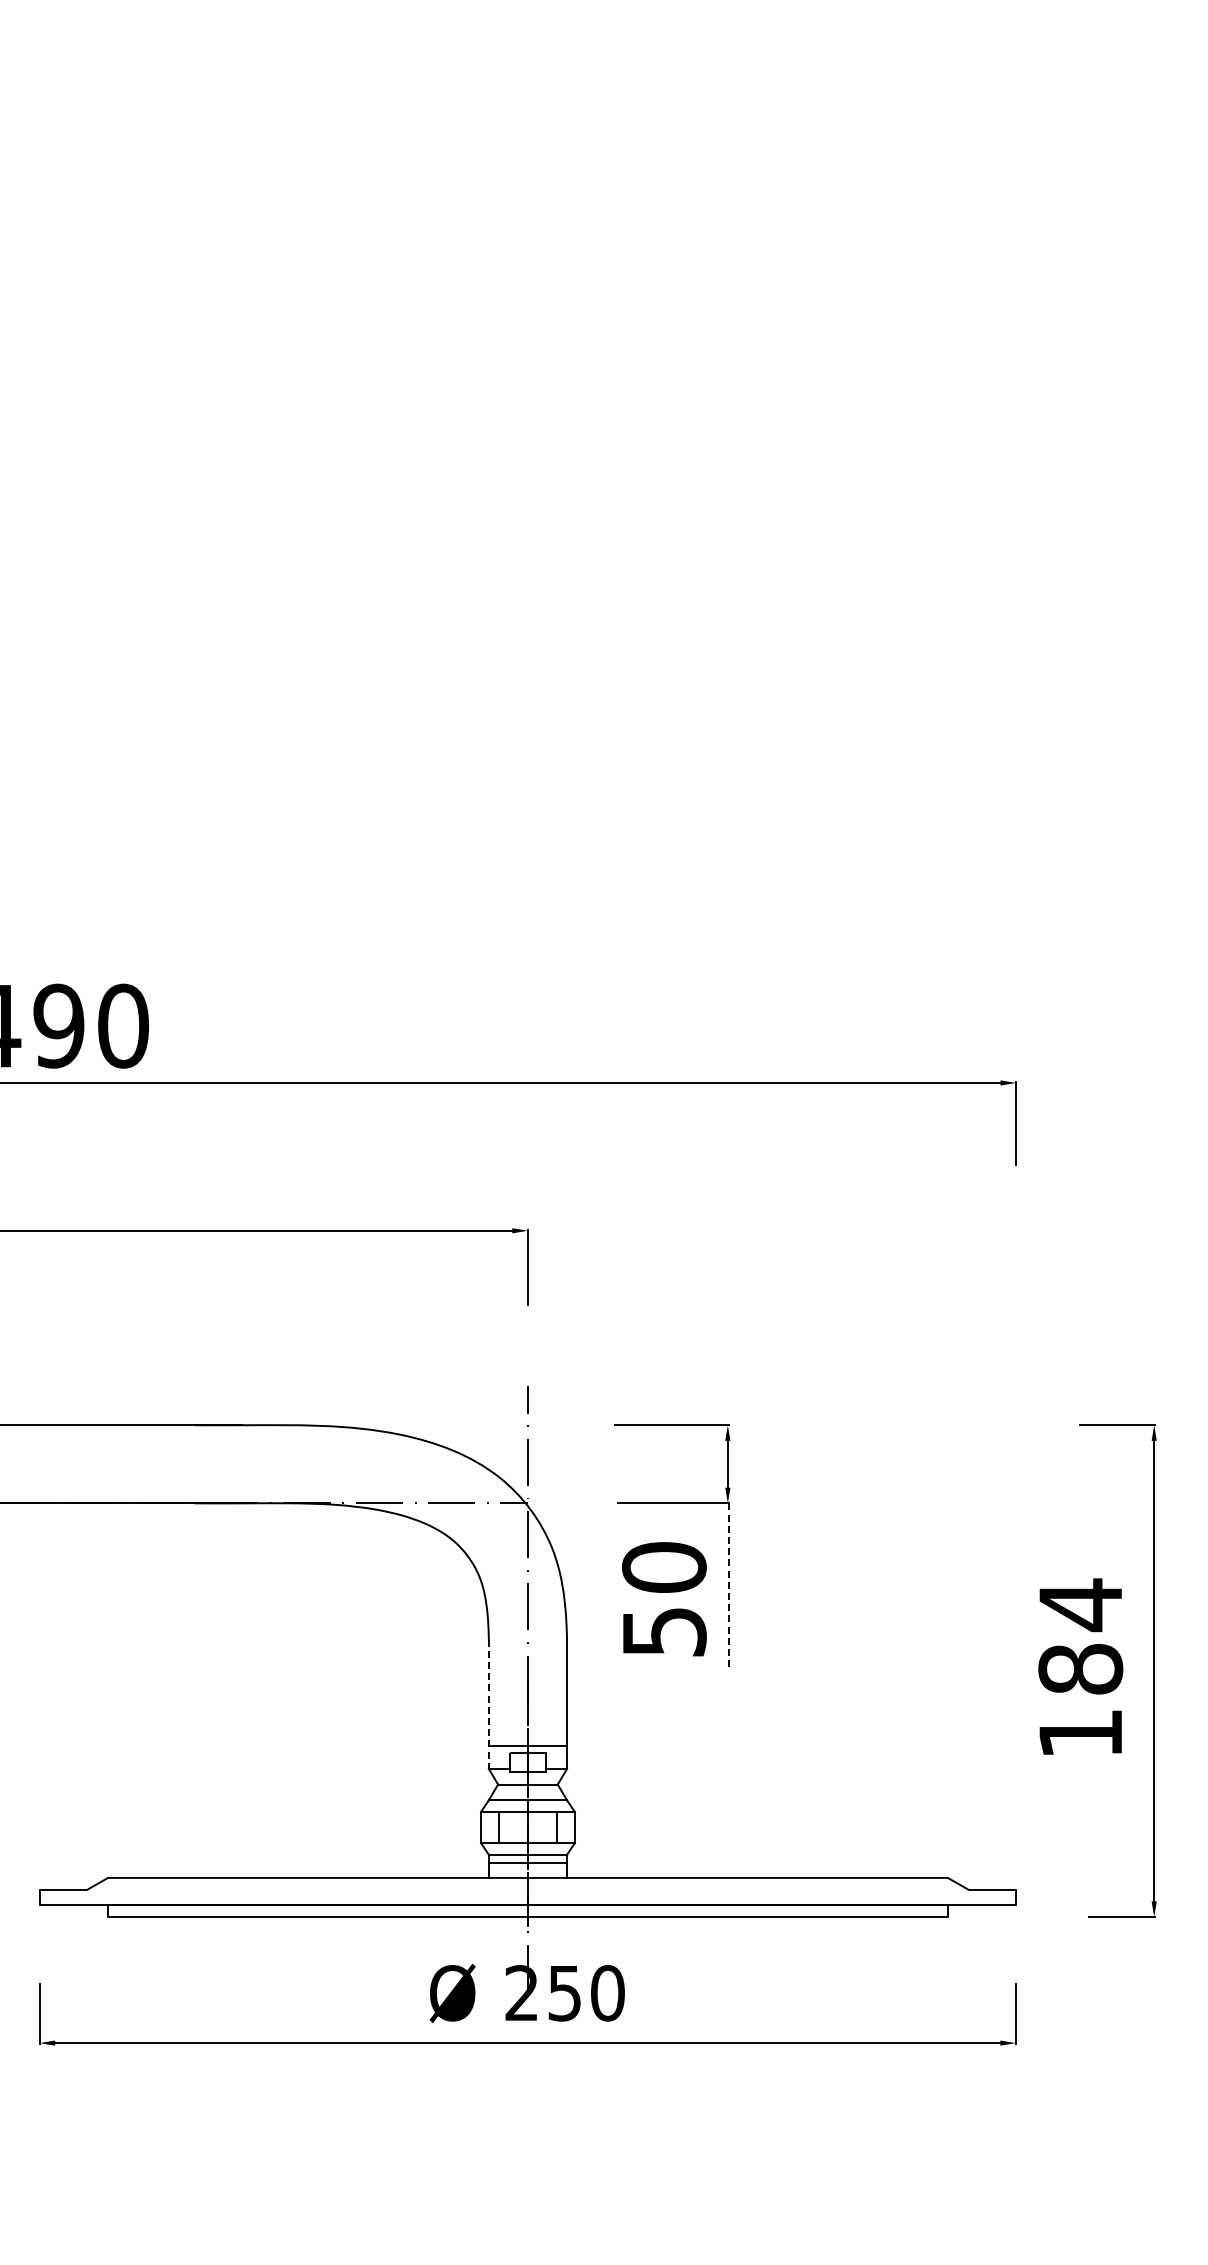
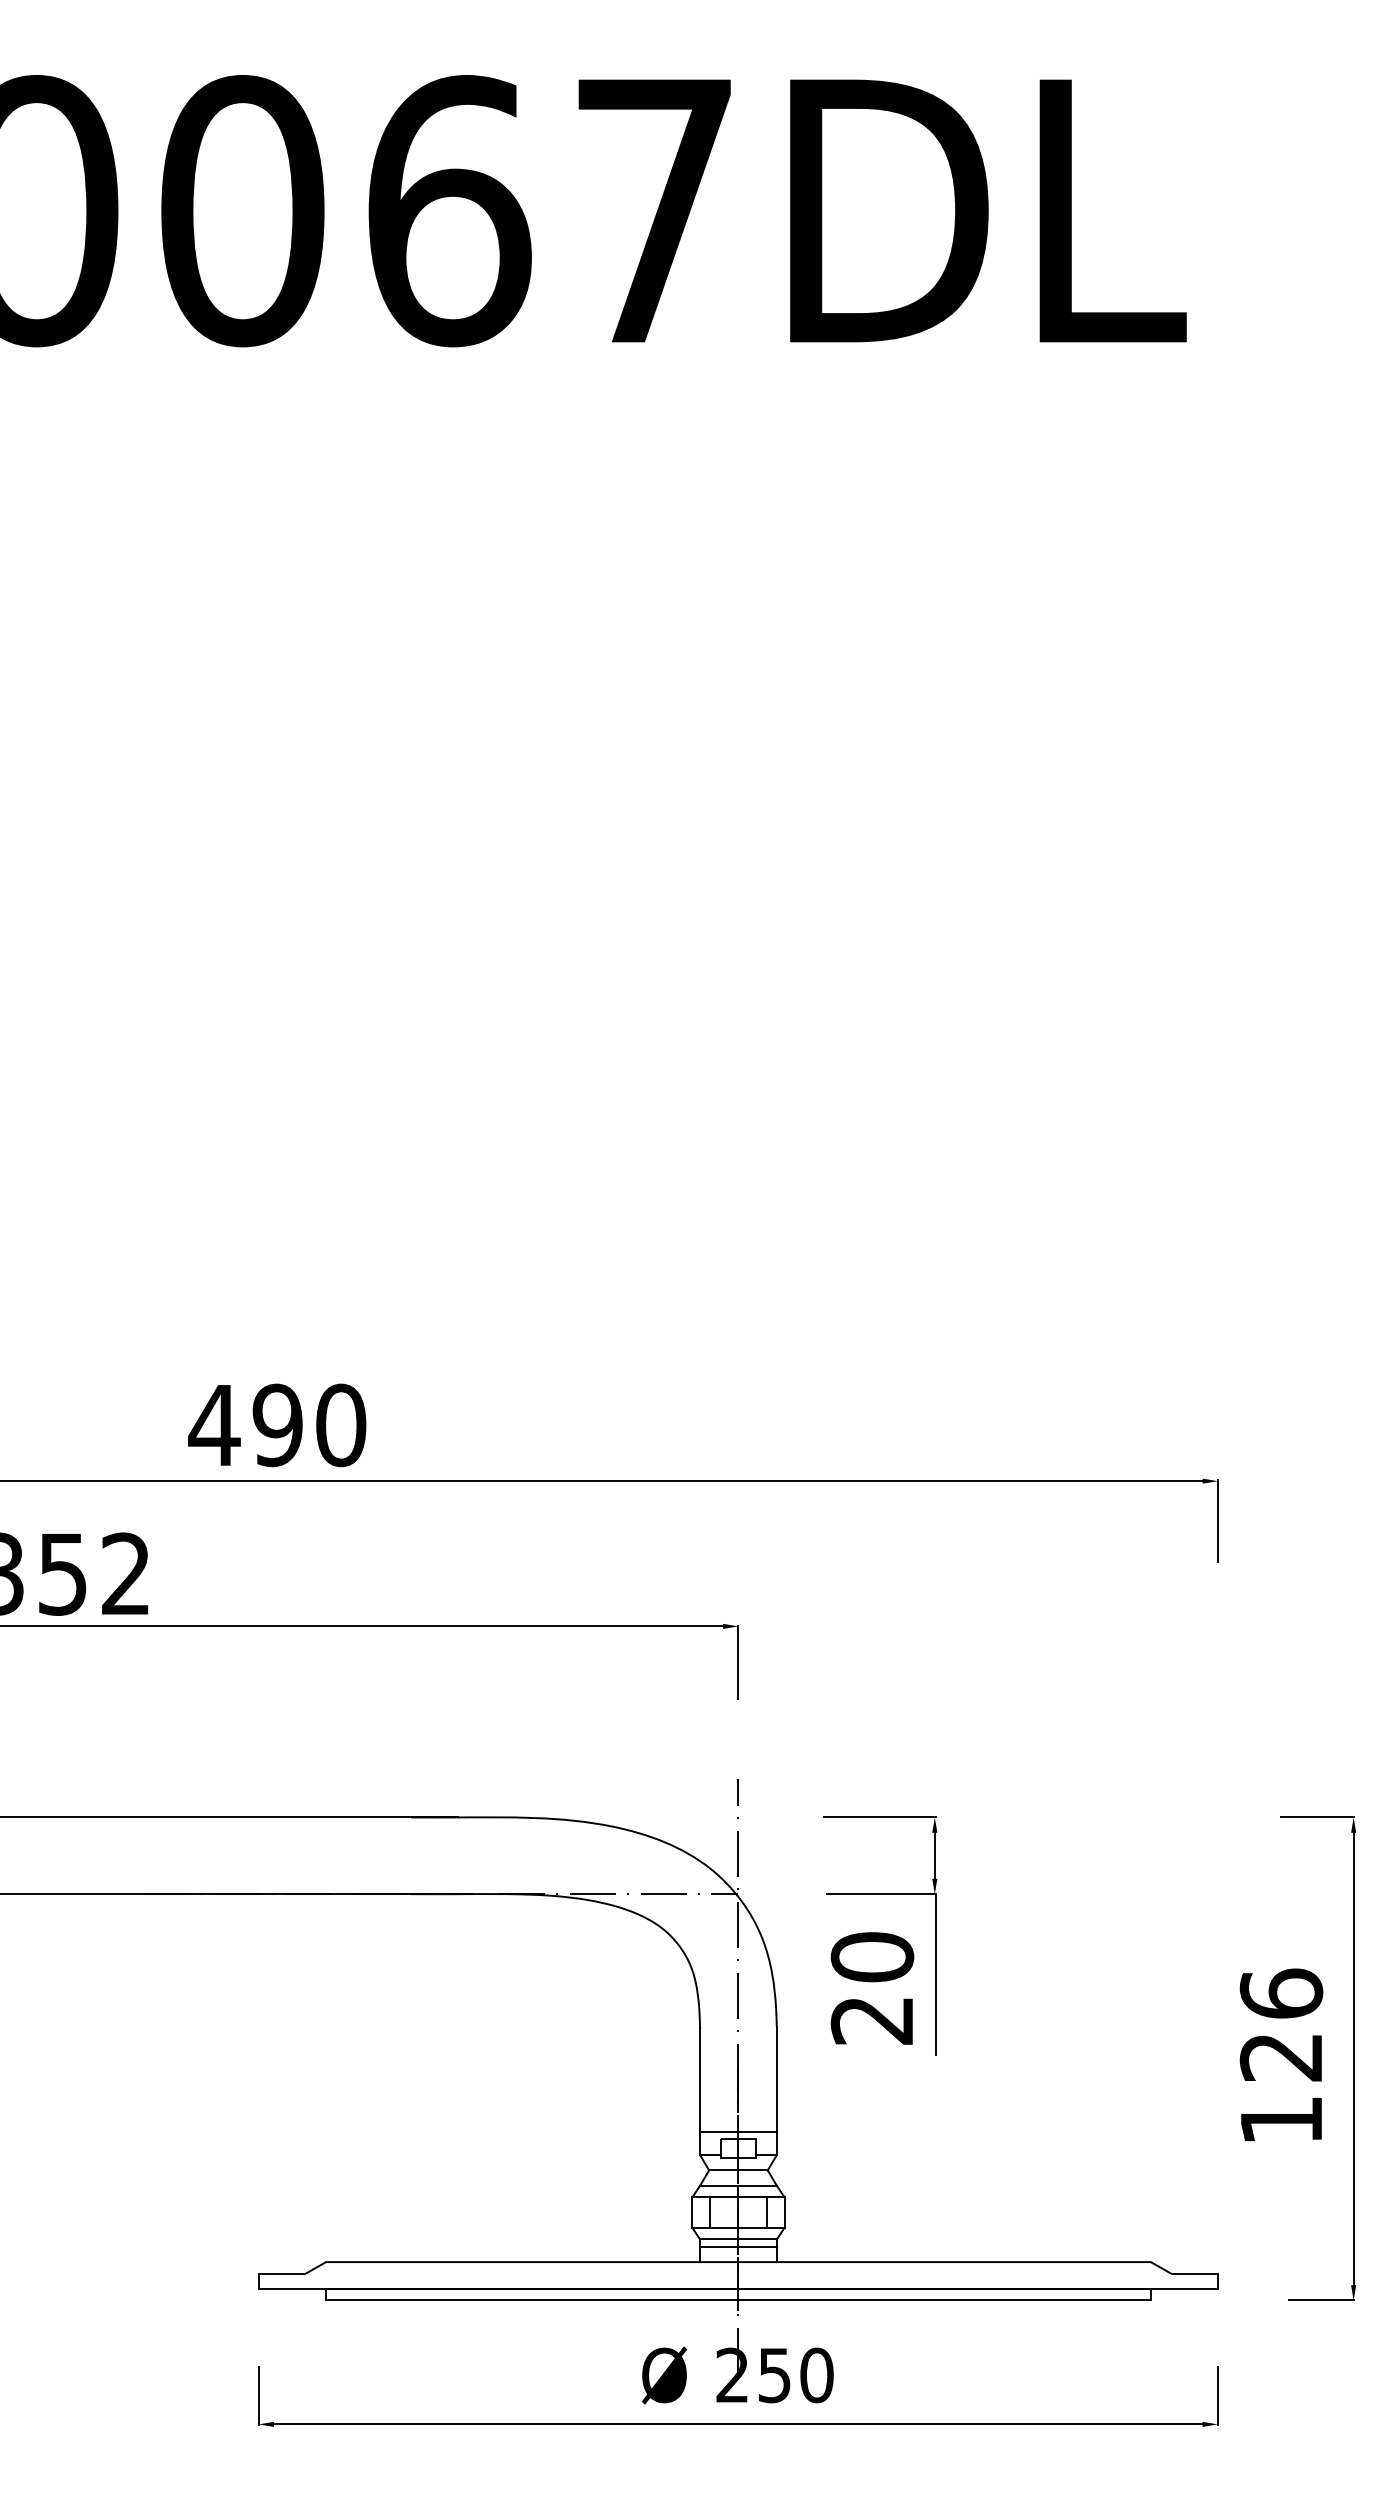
line: (728, 1586) -> (935, 1975), dashed -> solid
text: (664, 1631) -> (872, 2020), 50 -> 20
text: (1080, 1636) -> (1281, 2024), 184 -> 126
line: (489, 1704) -> (700, 2091), dashed -> solid

